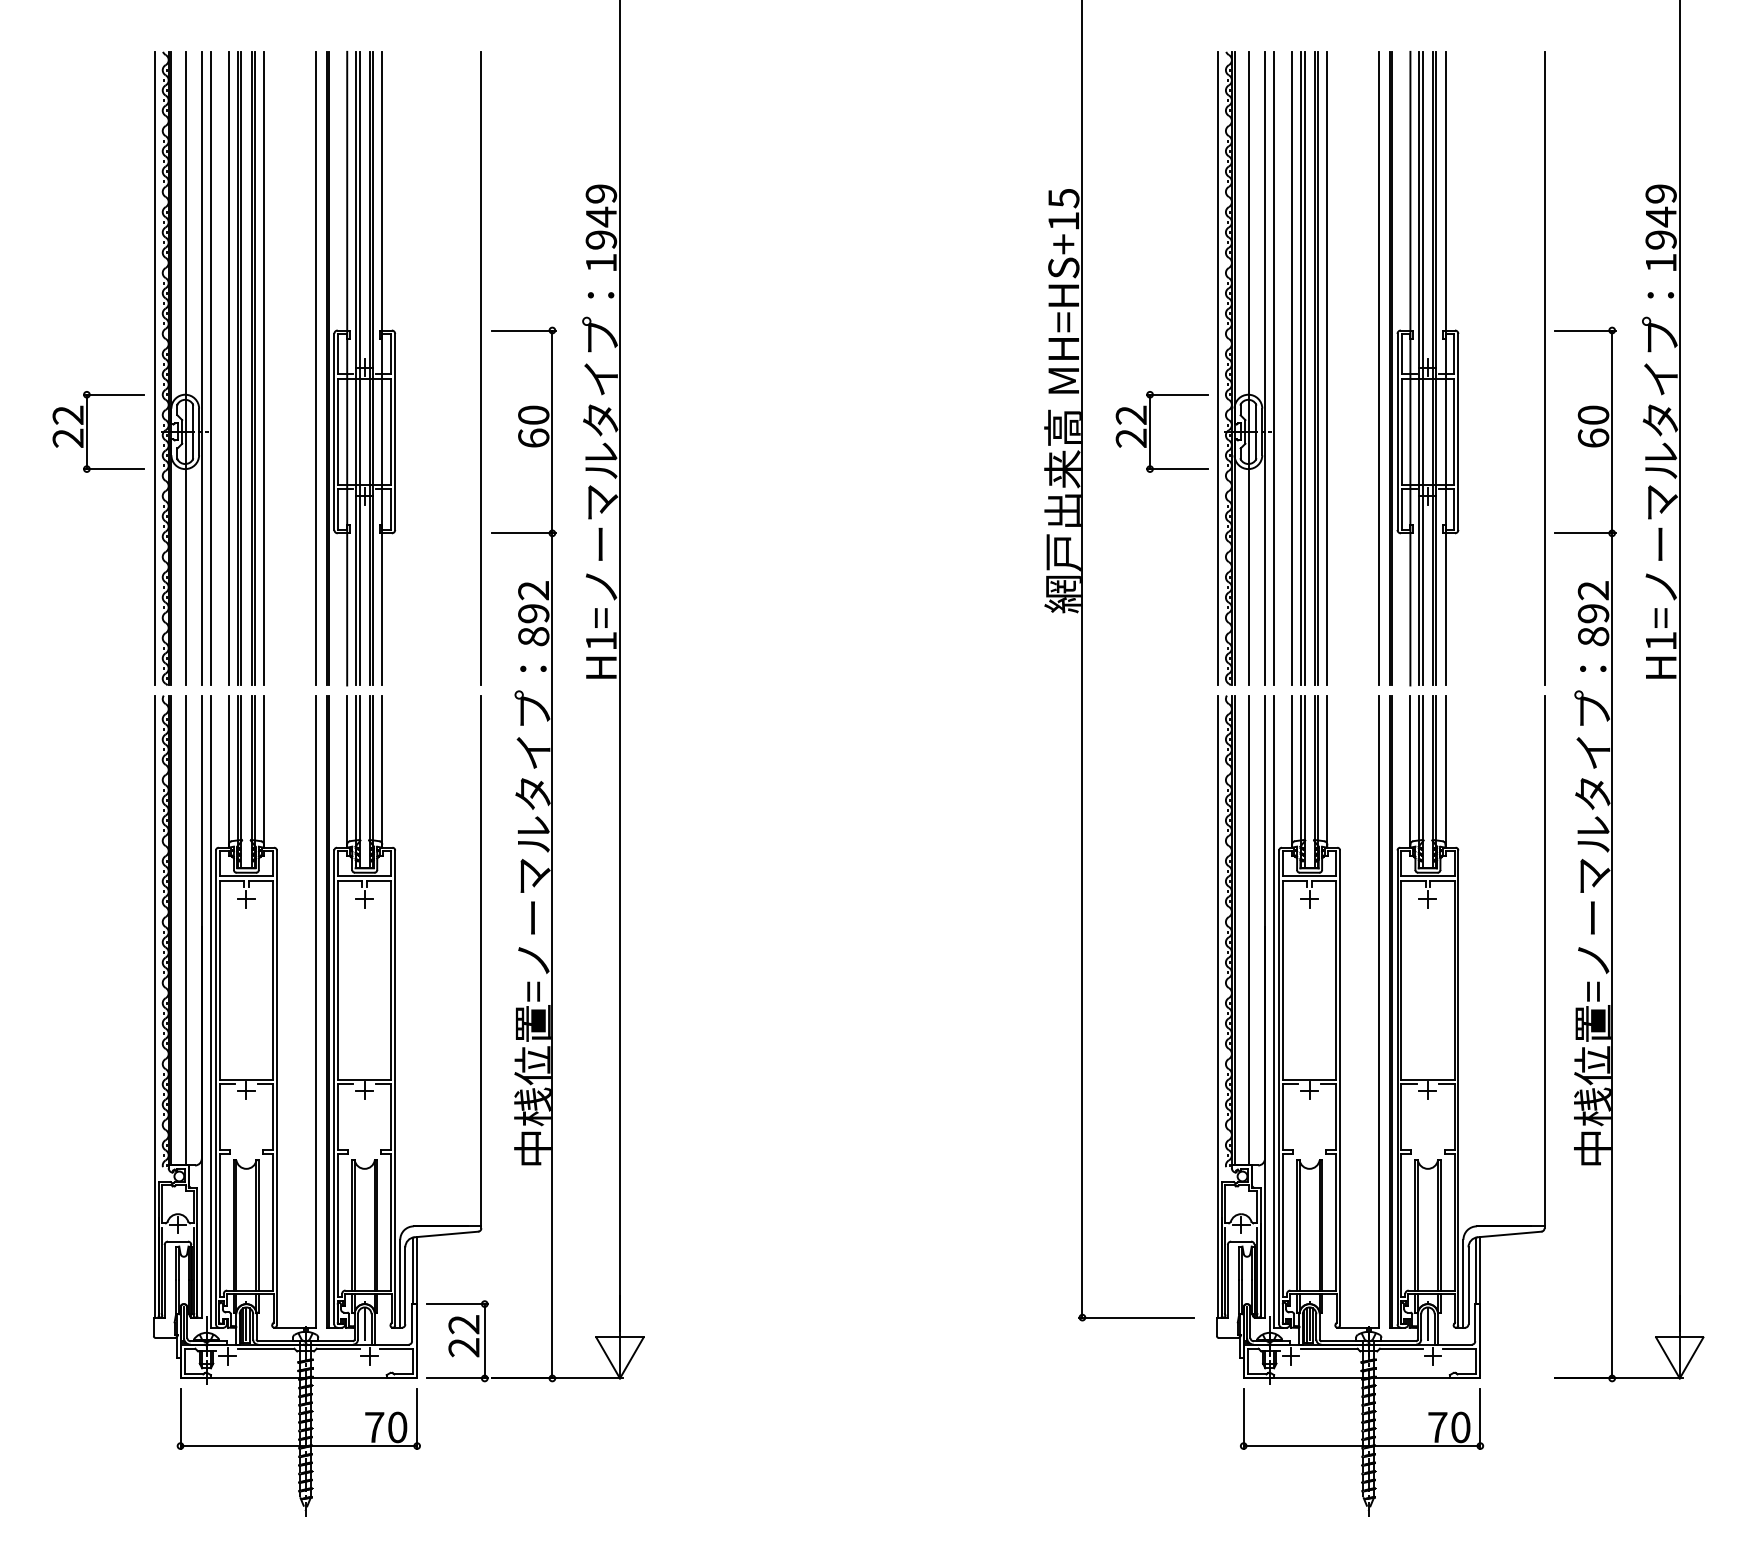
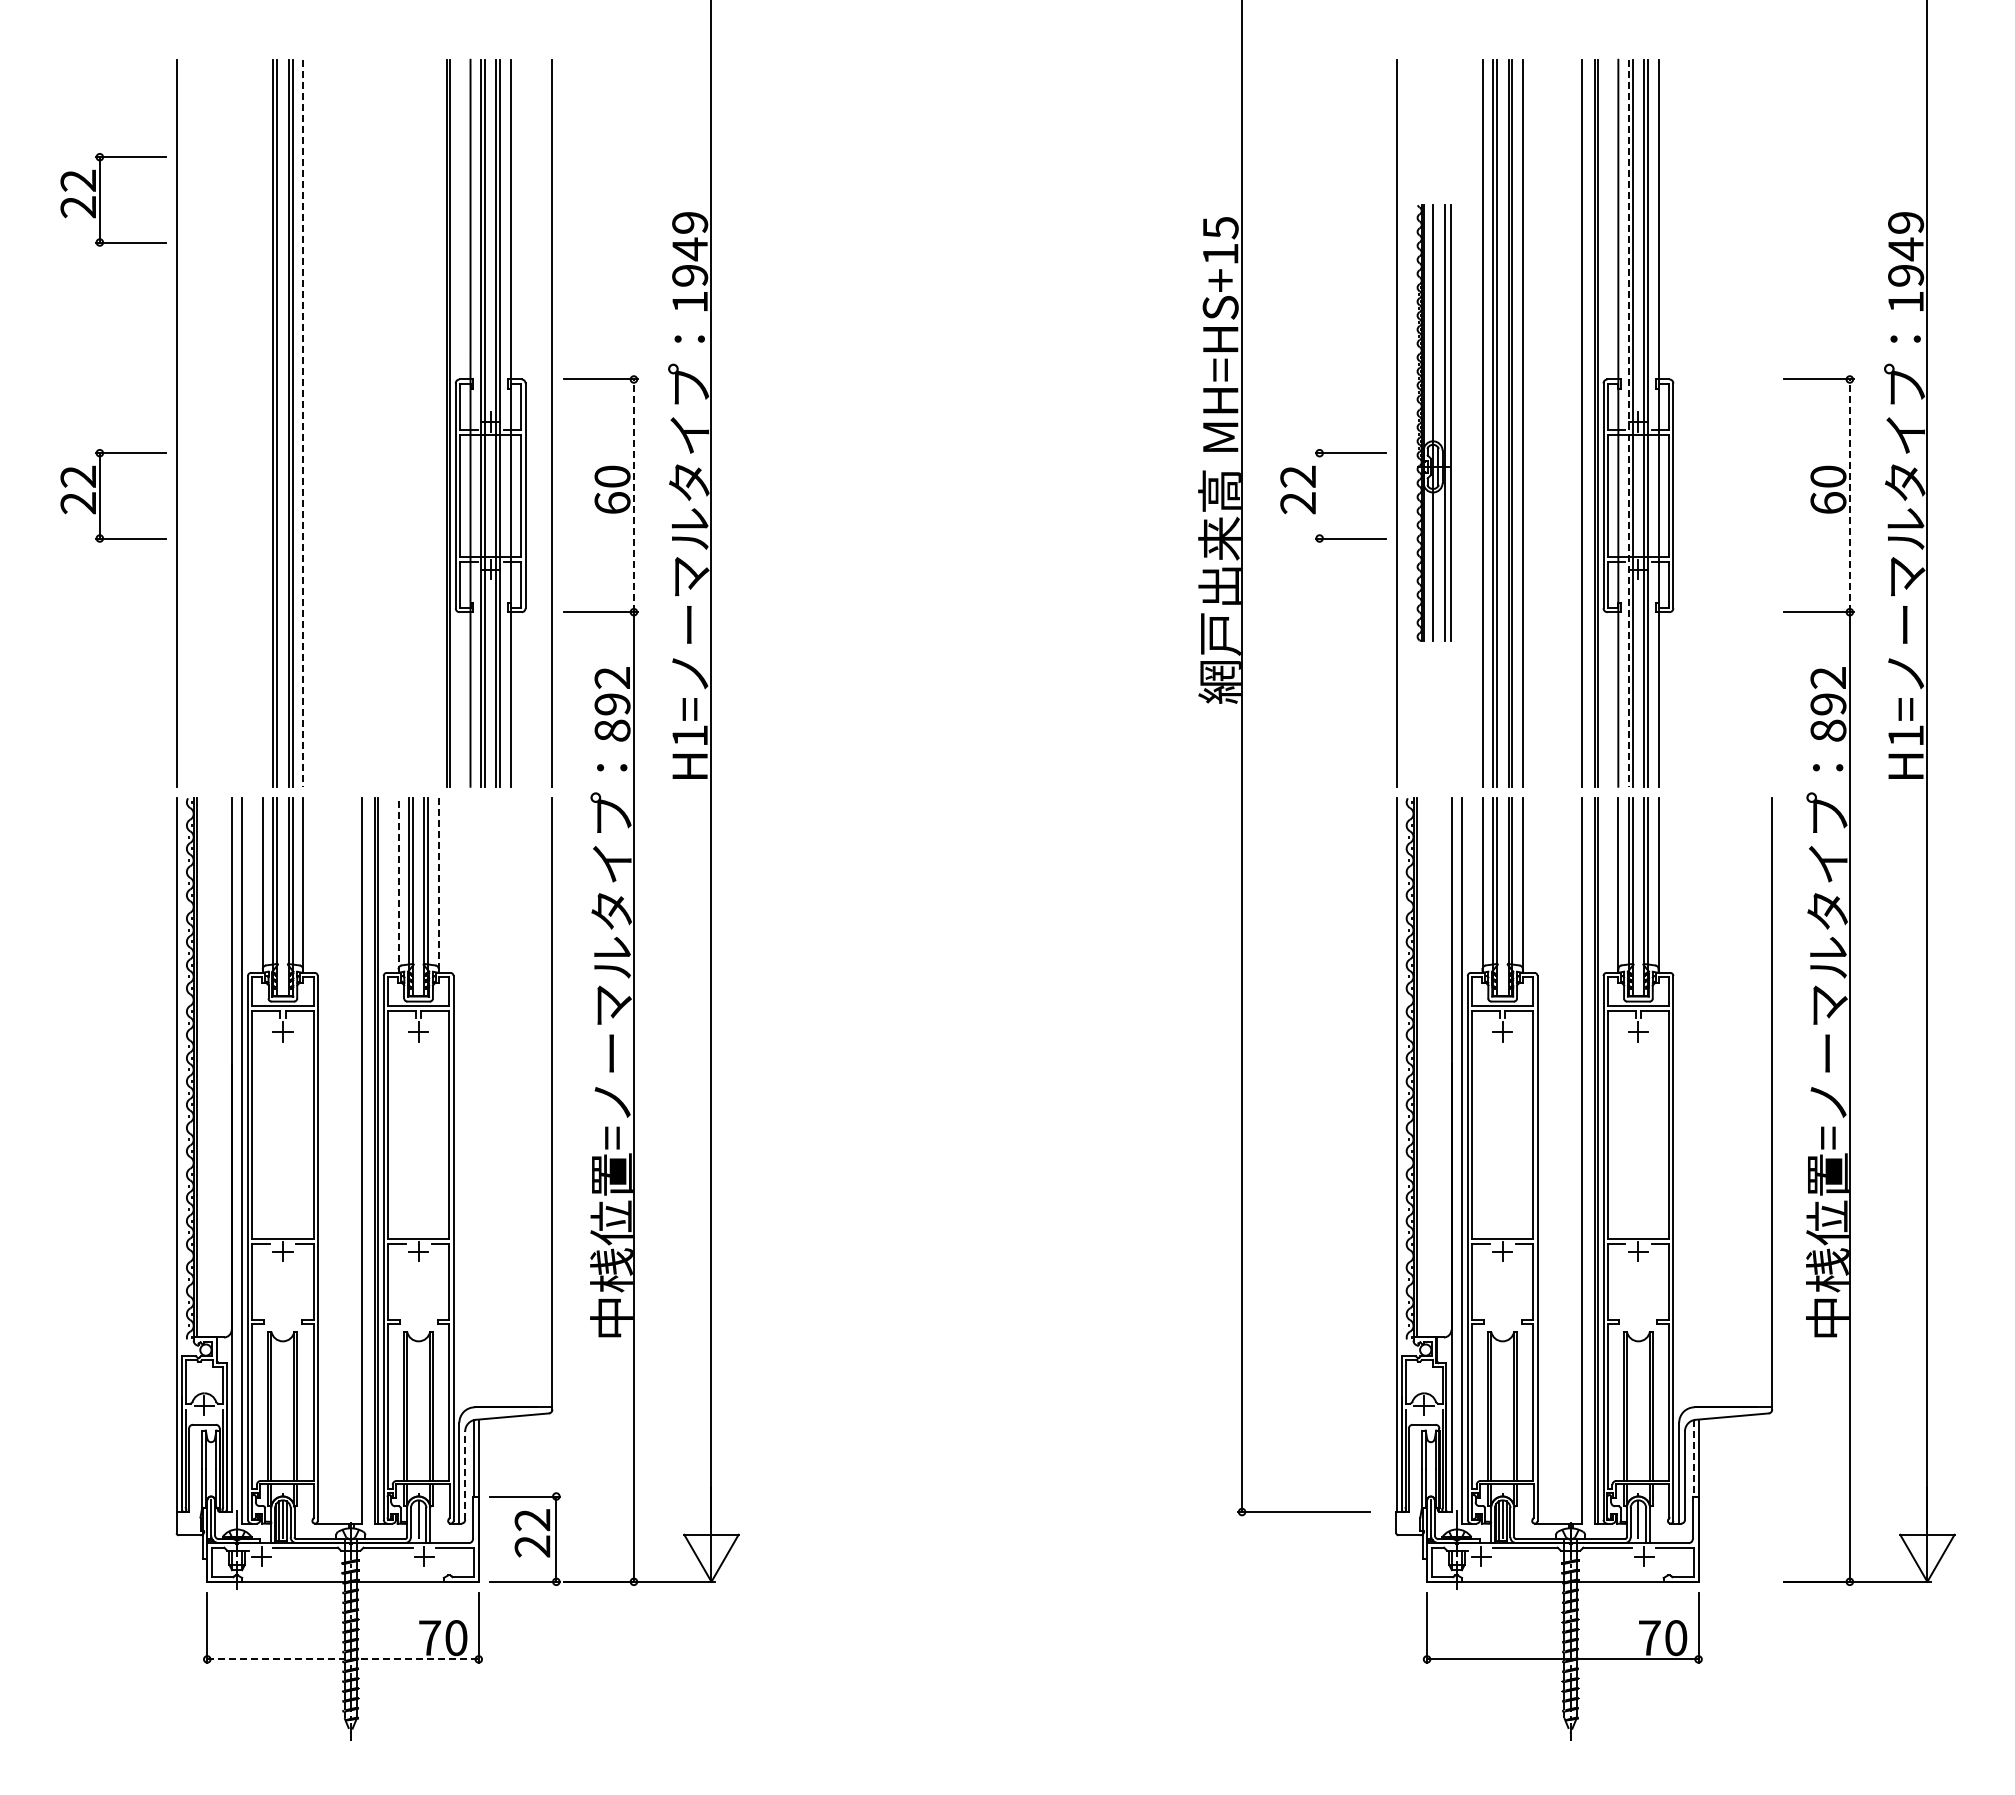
part: (87, 173) -> (100, 199), added
line: (228, 367) -> (262, 422), removed
line: (315, 367) -> (362, 422), removed
part: (361, 367) -> (486, 422), moved
part: (185, 368) -> (213, 423), removed
line: (264, 368) -> (303, 423), solid -> dashed
part: (1249, 368) -> (1433, 423), size x0.6
line: (1419, 368) -> (1628, 423), solid -> dashed
line: (1543, 368) -> (1771, 423), removed
line: (552, 431) -> (633, 495), solid -> dashed
line: (1149, 431) -> (1319, 495), removed
line: (1611, 431) -> (1849, 495), solid -> dashed
line: (347, 771) -> (398, 885), solid -> dashed
line: (382, 772) -> (438, 886), solid -> dashed
line: (185, 930) -> (213, 1067), removed
line: (1248, 930) -> (1432, 1067), removed
line: (1475, 1270) -> (1693, 1458), solid -> dashed
line: (405, 1285) -> (465, 1475), solid -> dashed
line: (299, 1446) -> (343, 1659), solid -> dashed

